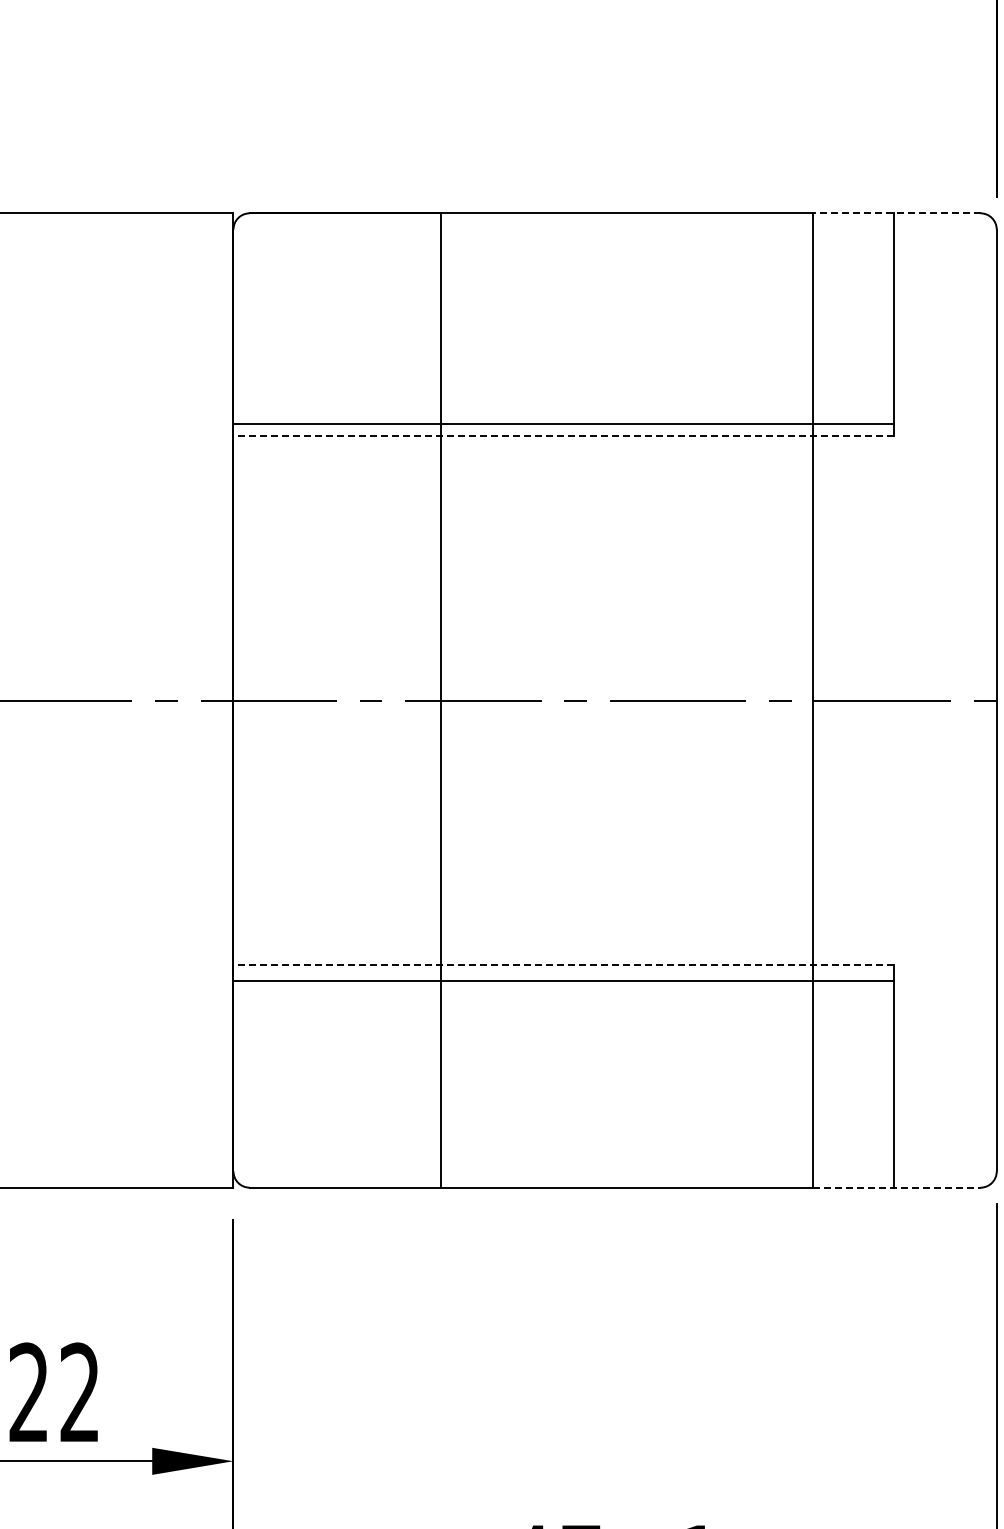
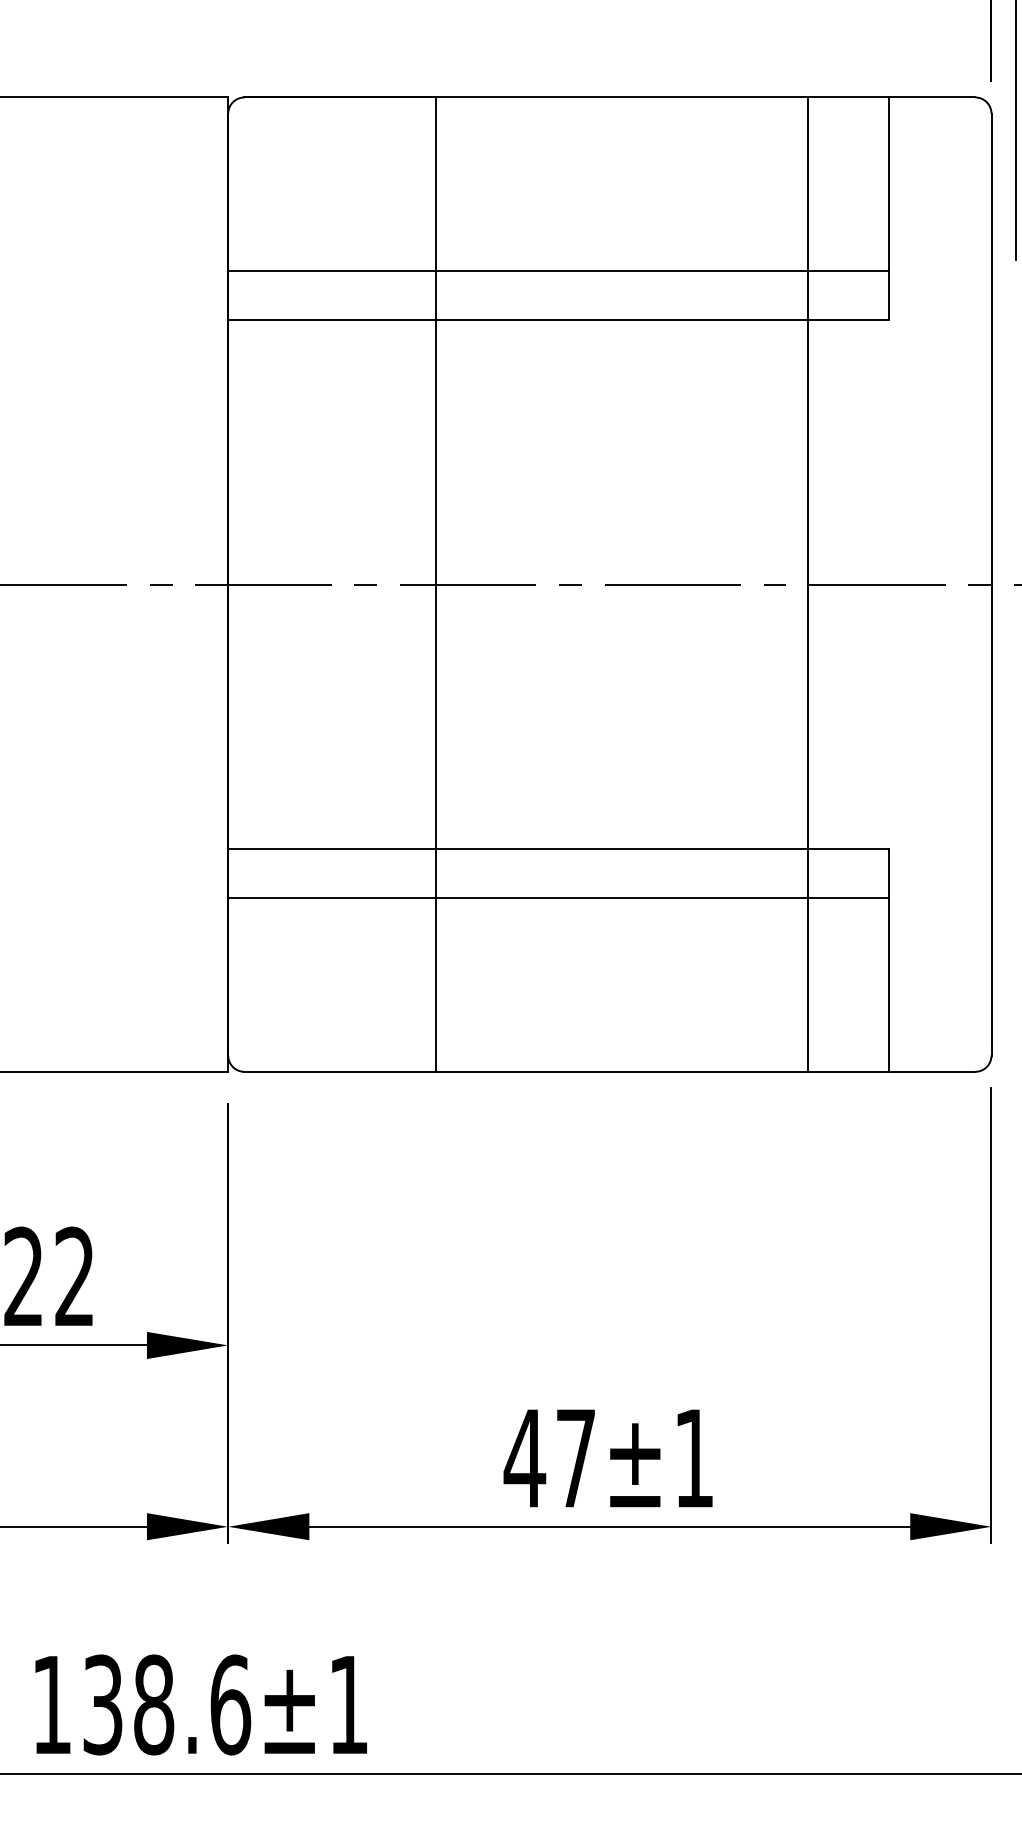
line: (896, 213) -> (891, 97), dashed -> solid
line: (563, 424) -> (558, 271), moved
line: (563, 435) -> (558, 319), dashed -> solid
line: (563, 965) -> (558, 849), dashed -> solid
line: (563, 981) -> (558, 898), moved
line: (896, 1187) -> (891, 1071), dashed -> solid

